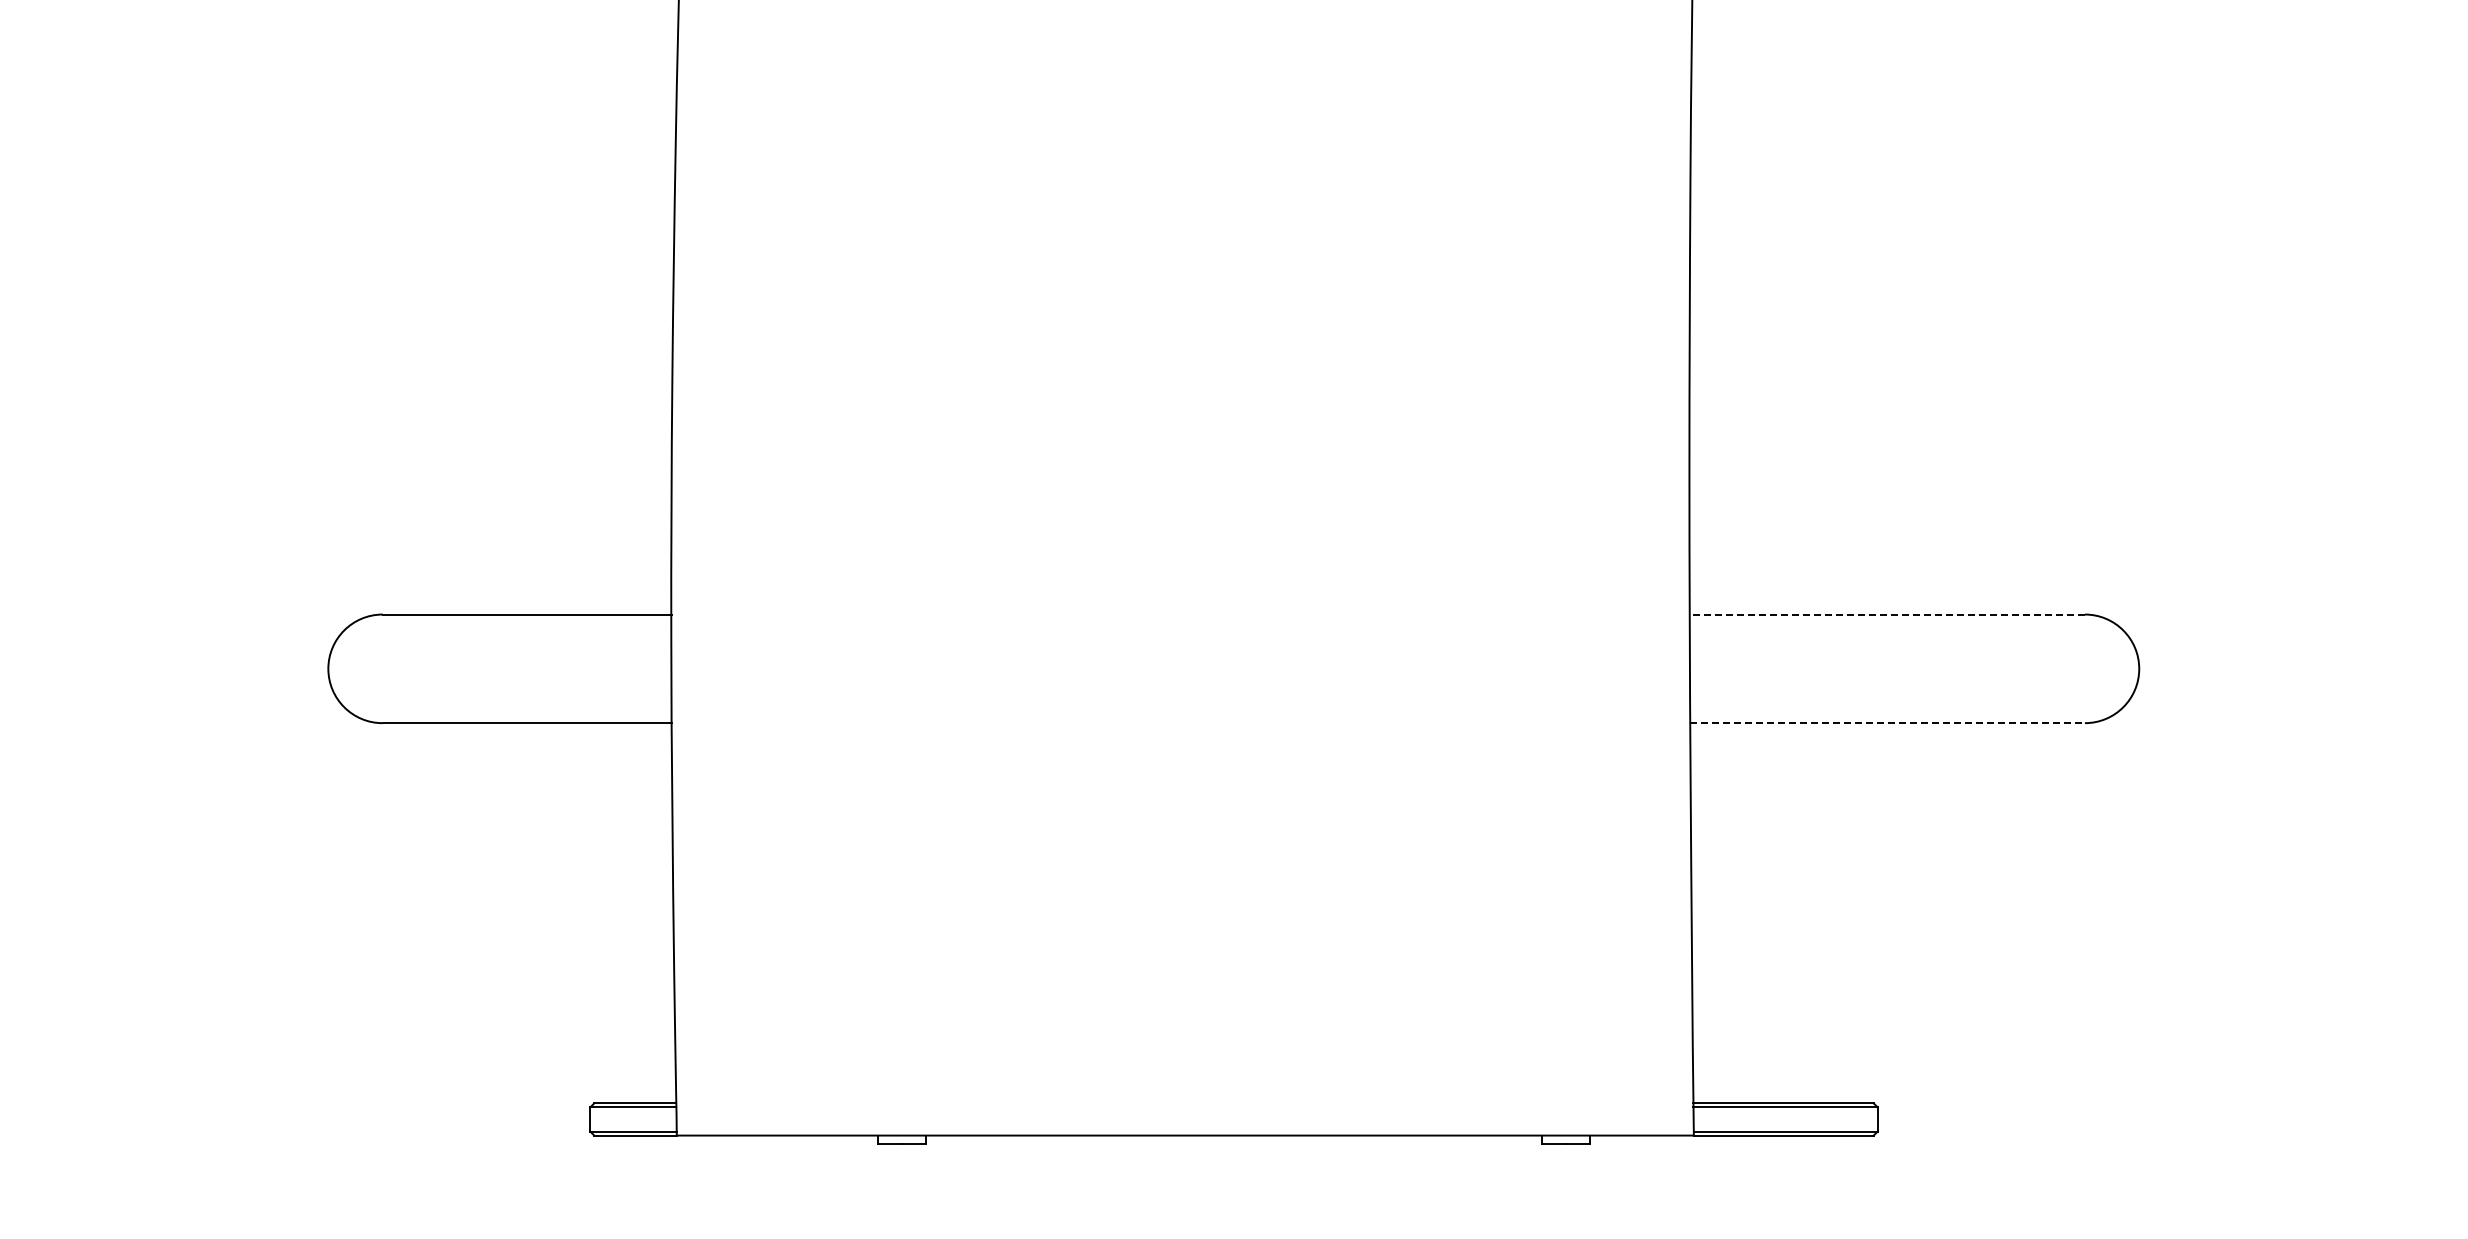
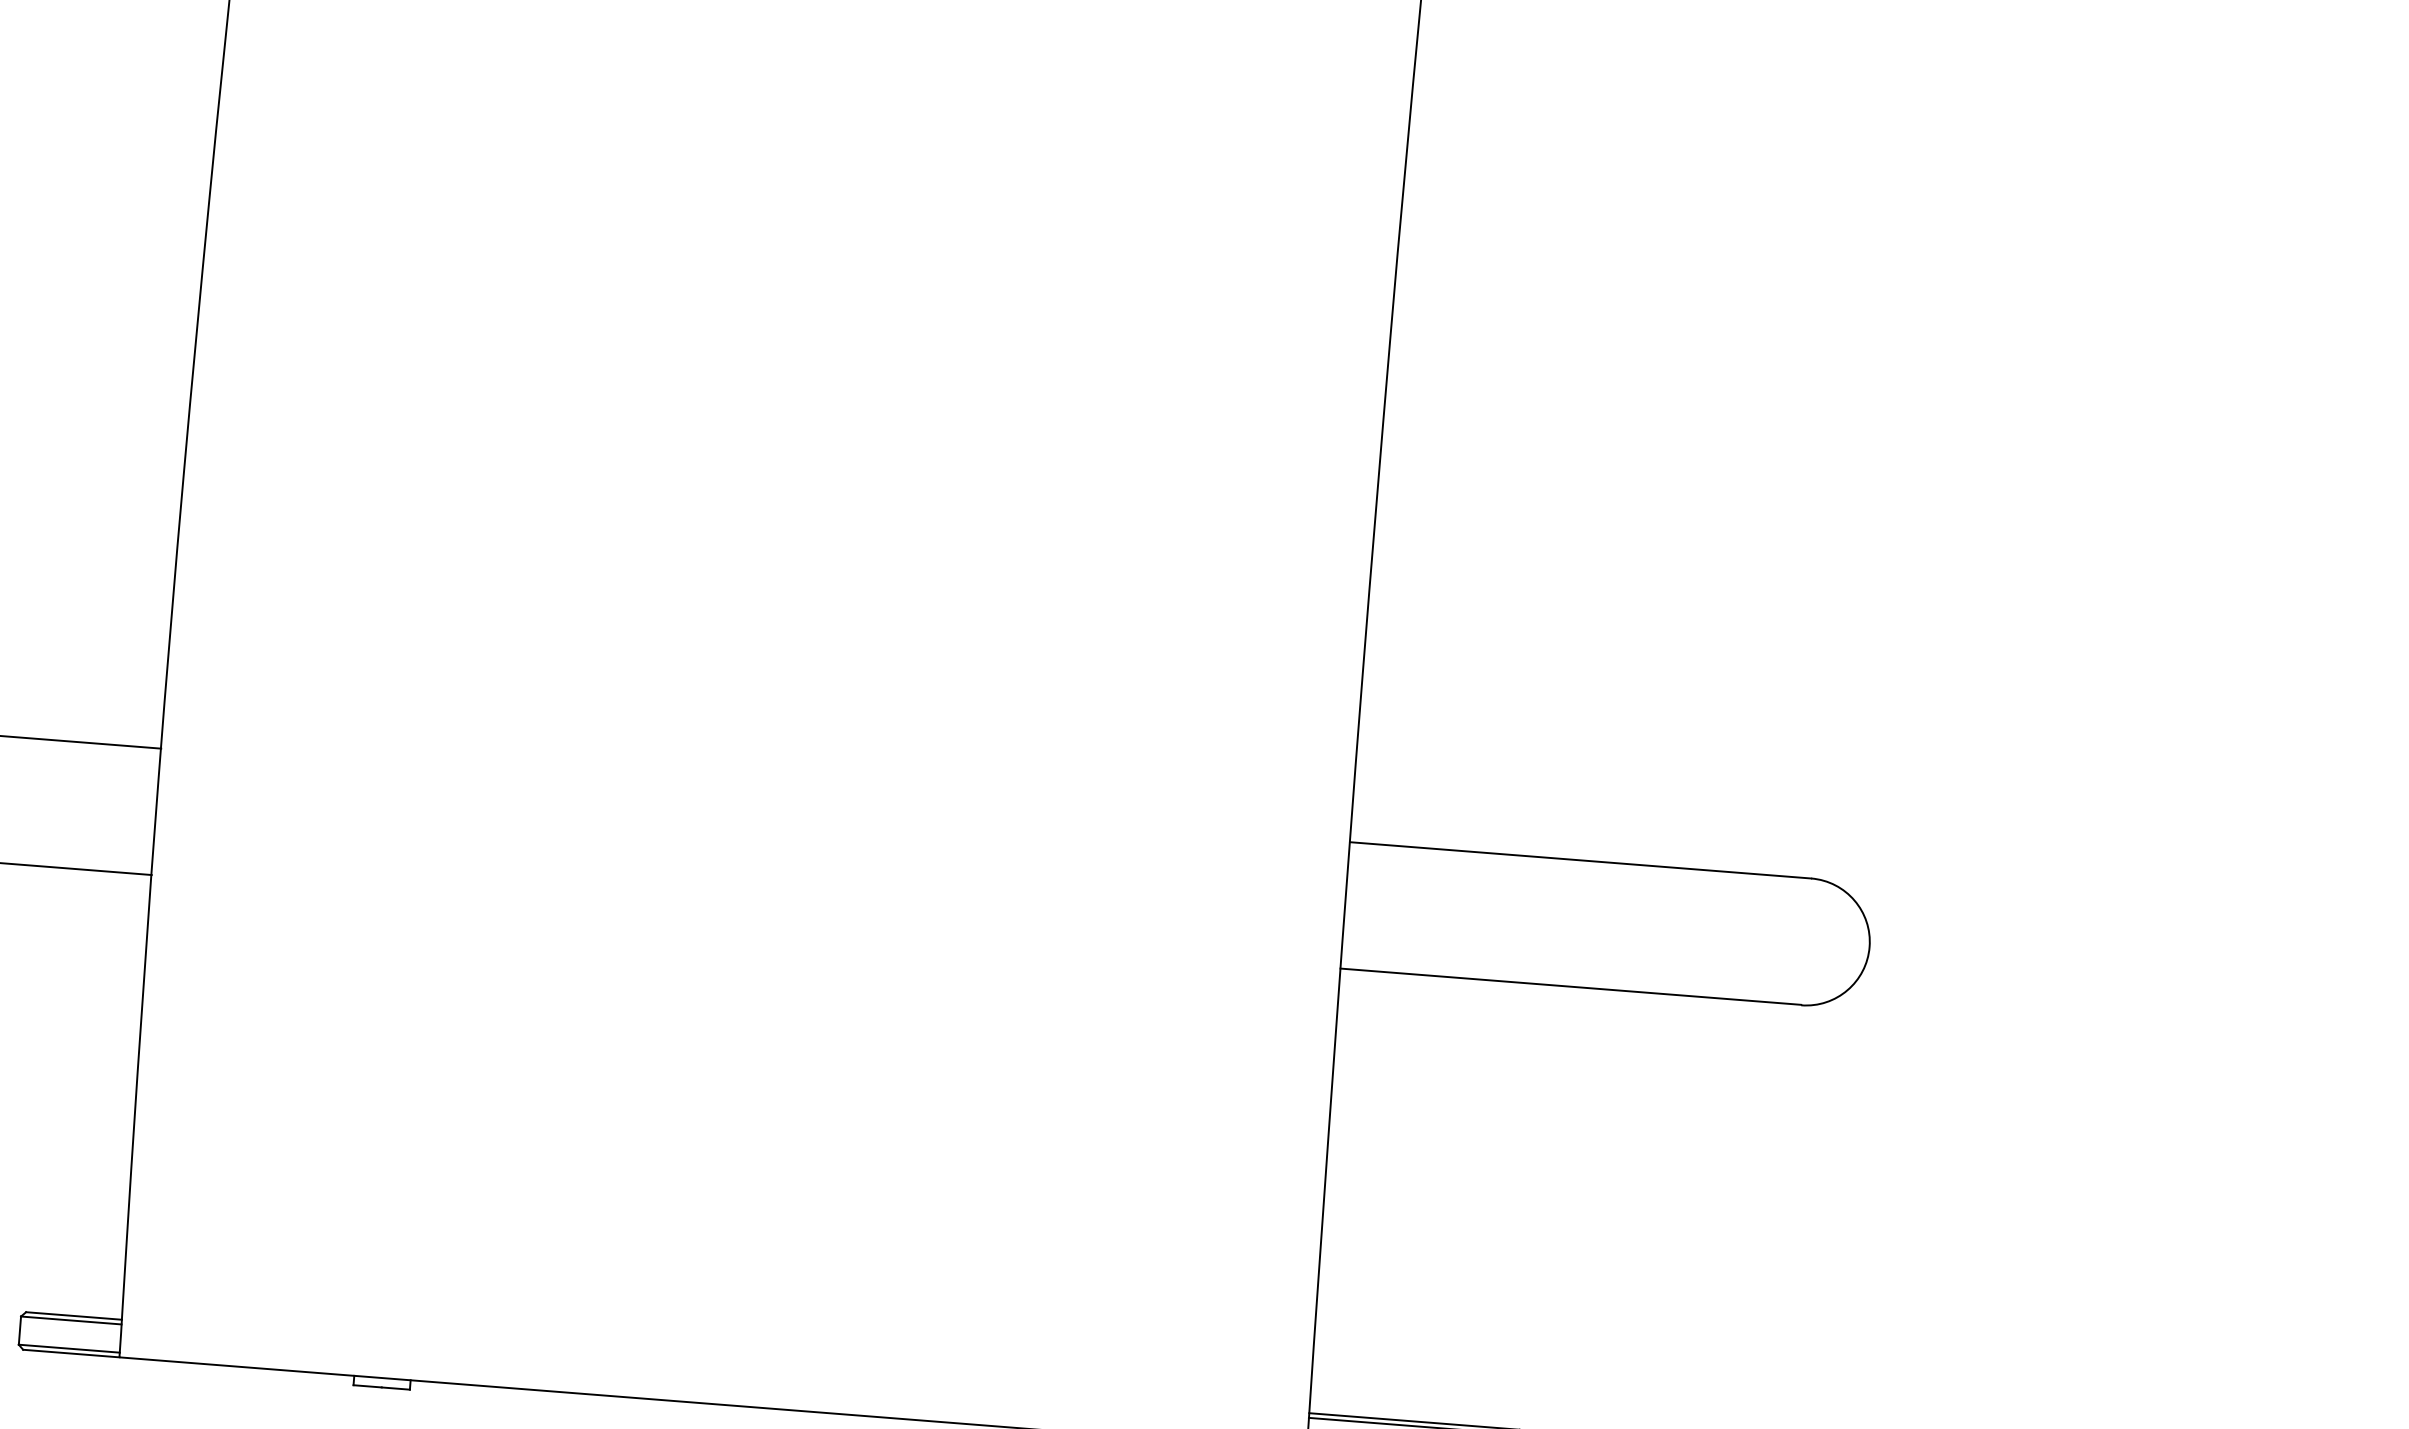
line: (1887, 614) -> (1580, 860), dashed -> solid
line: (1888, 722) -> (1571, 986), dashed -> solid

